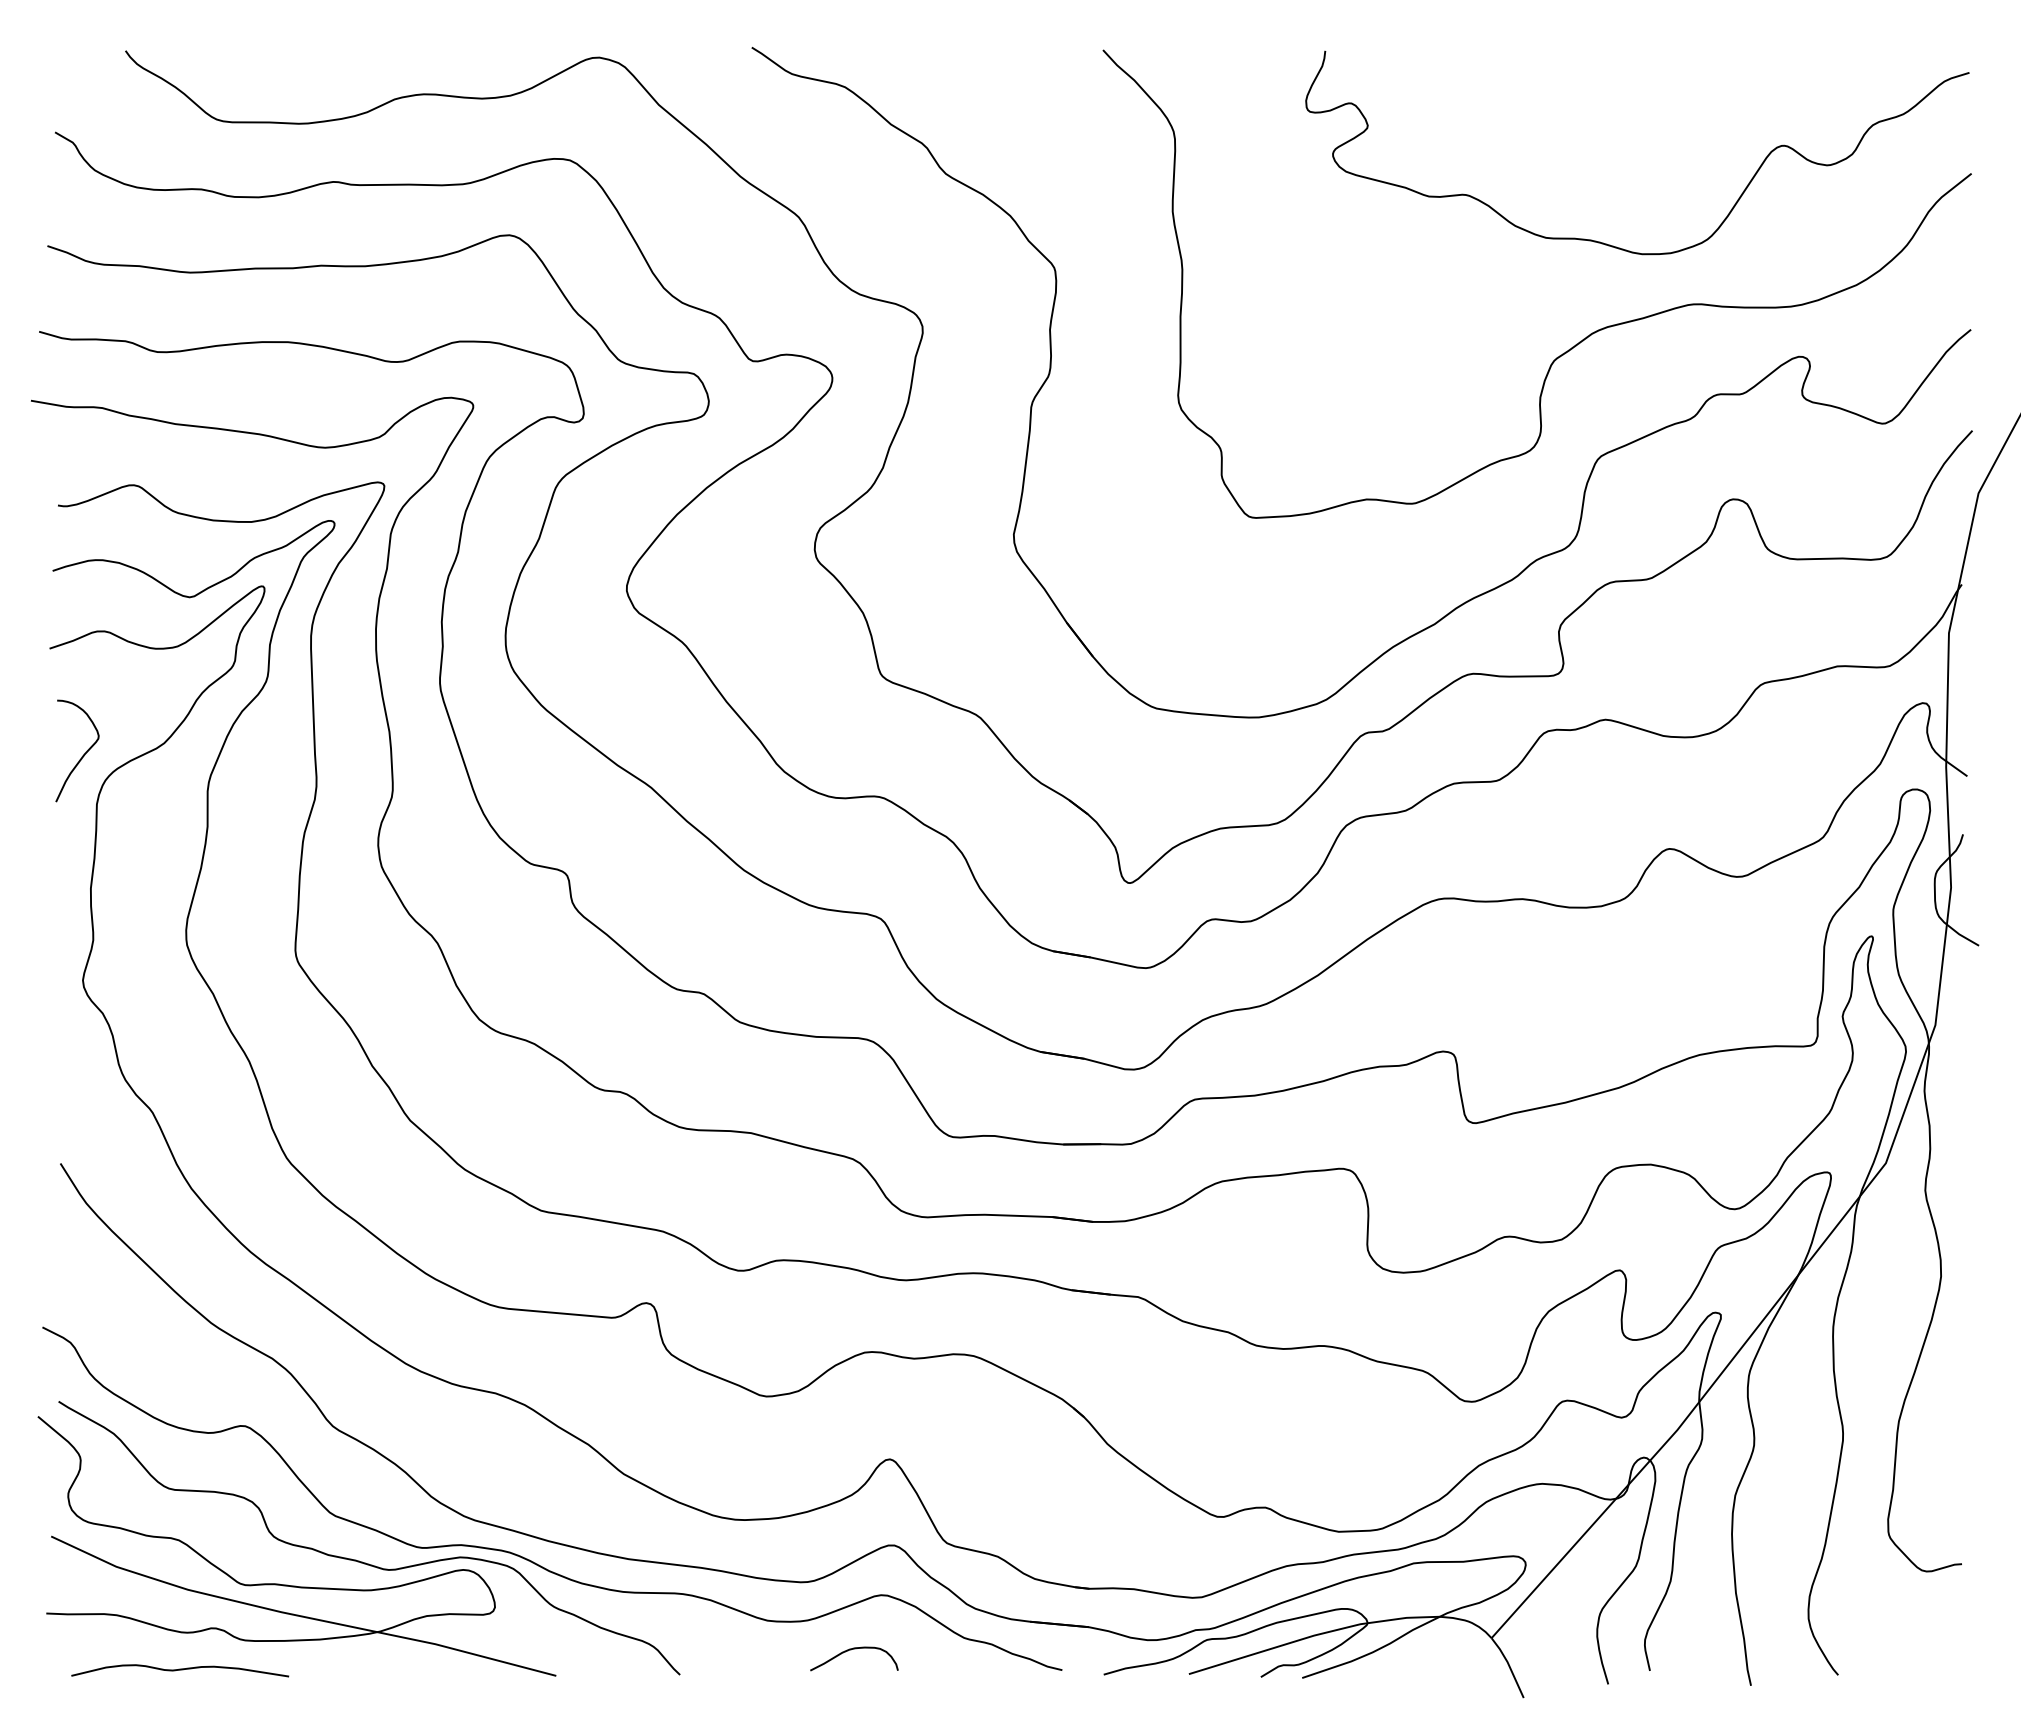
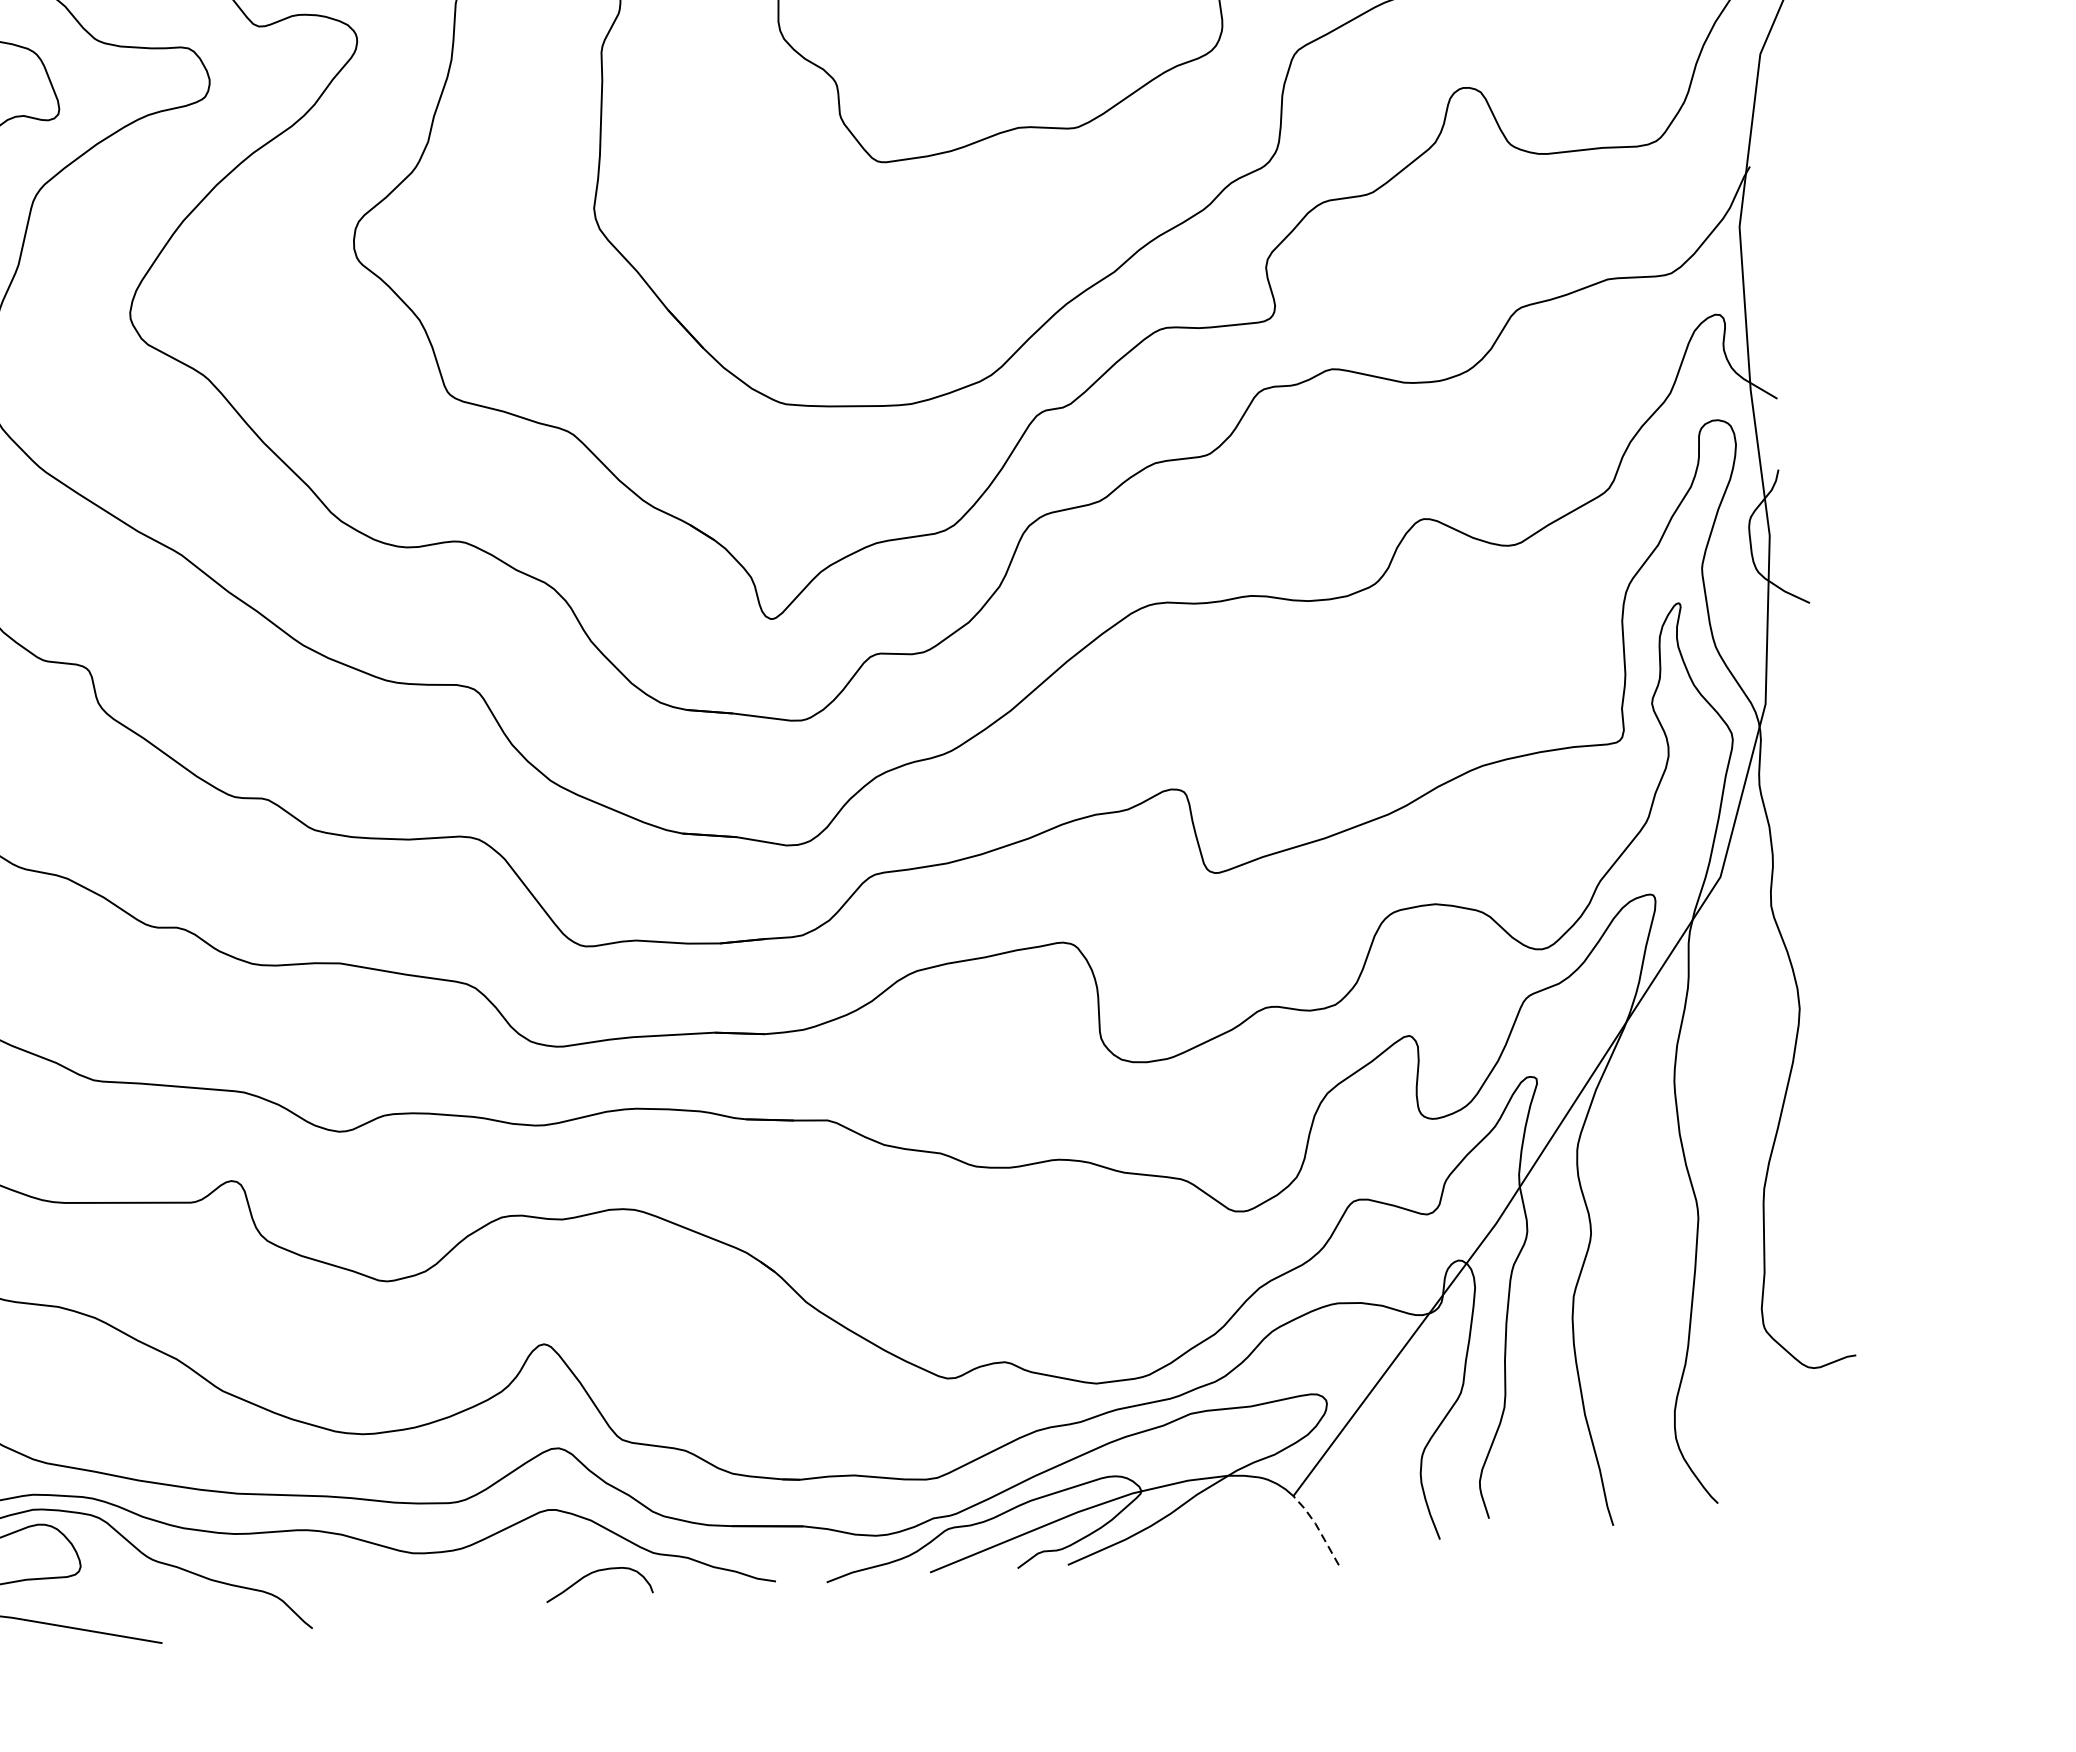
curve: (851, 1650) -> (594, 1573), moved
line: (1509, 1665) -> (1318, 1527), solid -> dashed

